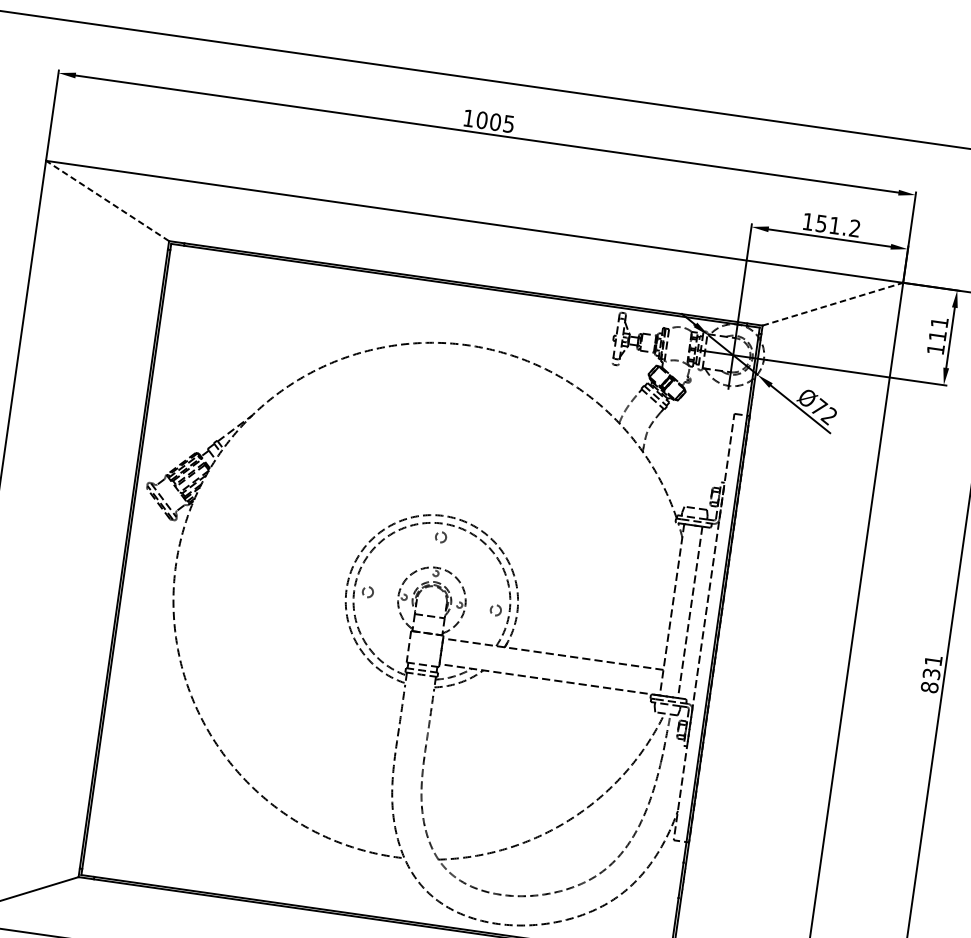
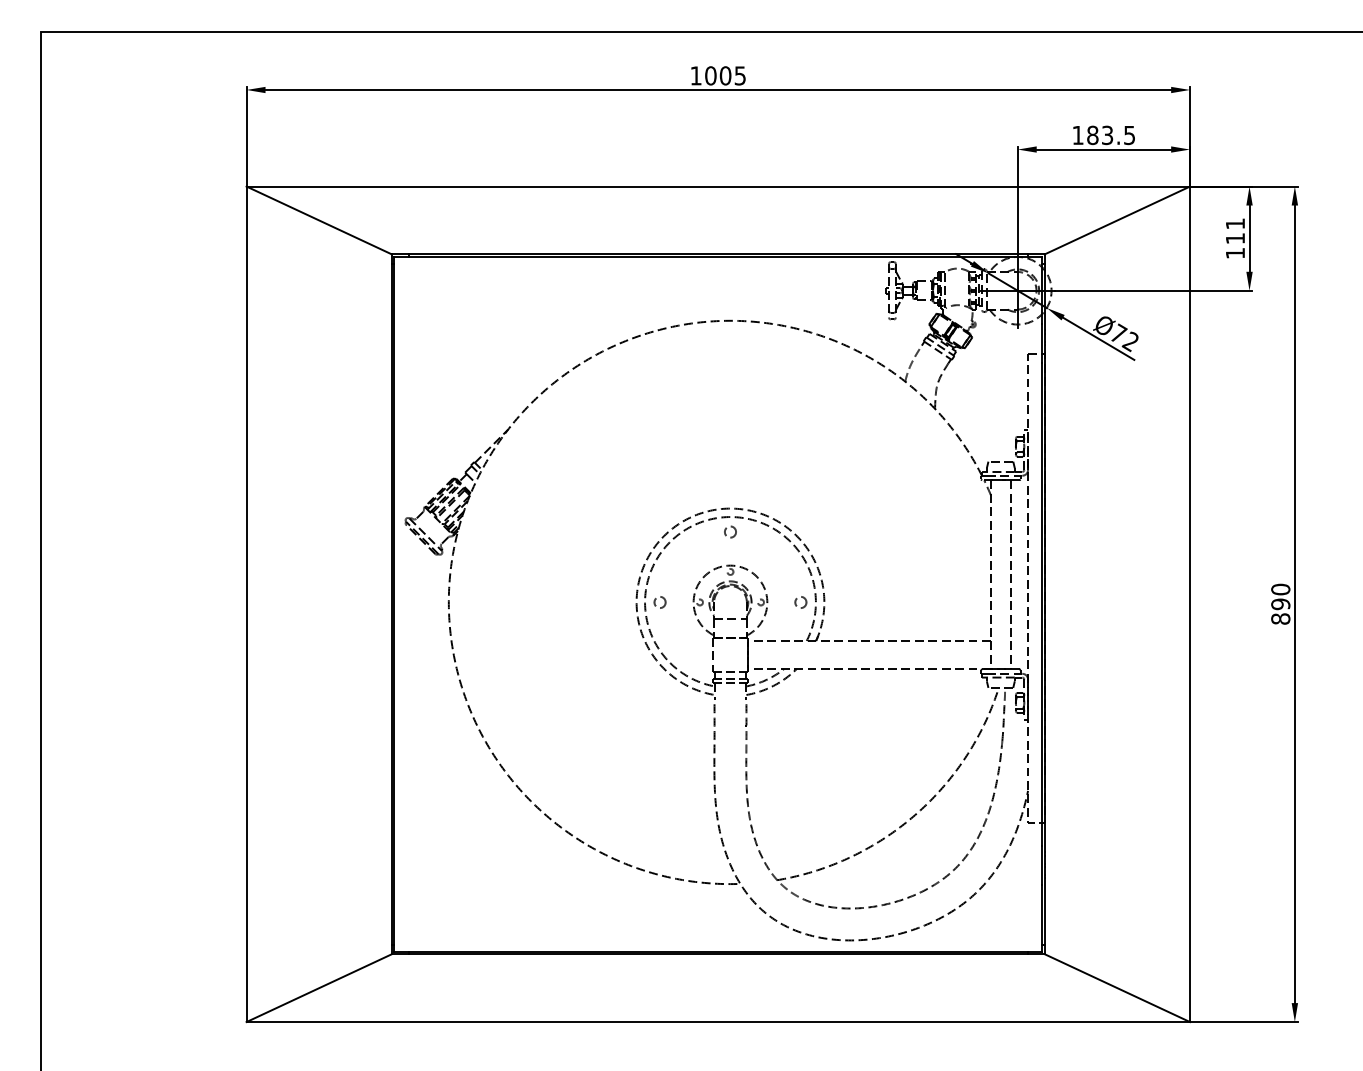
line: (107, 200) -> (318, 220), dashed -> solid
text: (837, 226) -> (1110, 135), 151.2 -> 183.5
line: (832, 304) -> (1117, 220), dashed -> solid
text: (932, 666) -> (1280, 596), 831 -> 890

